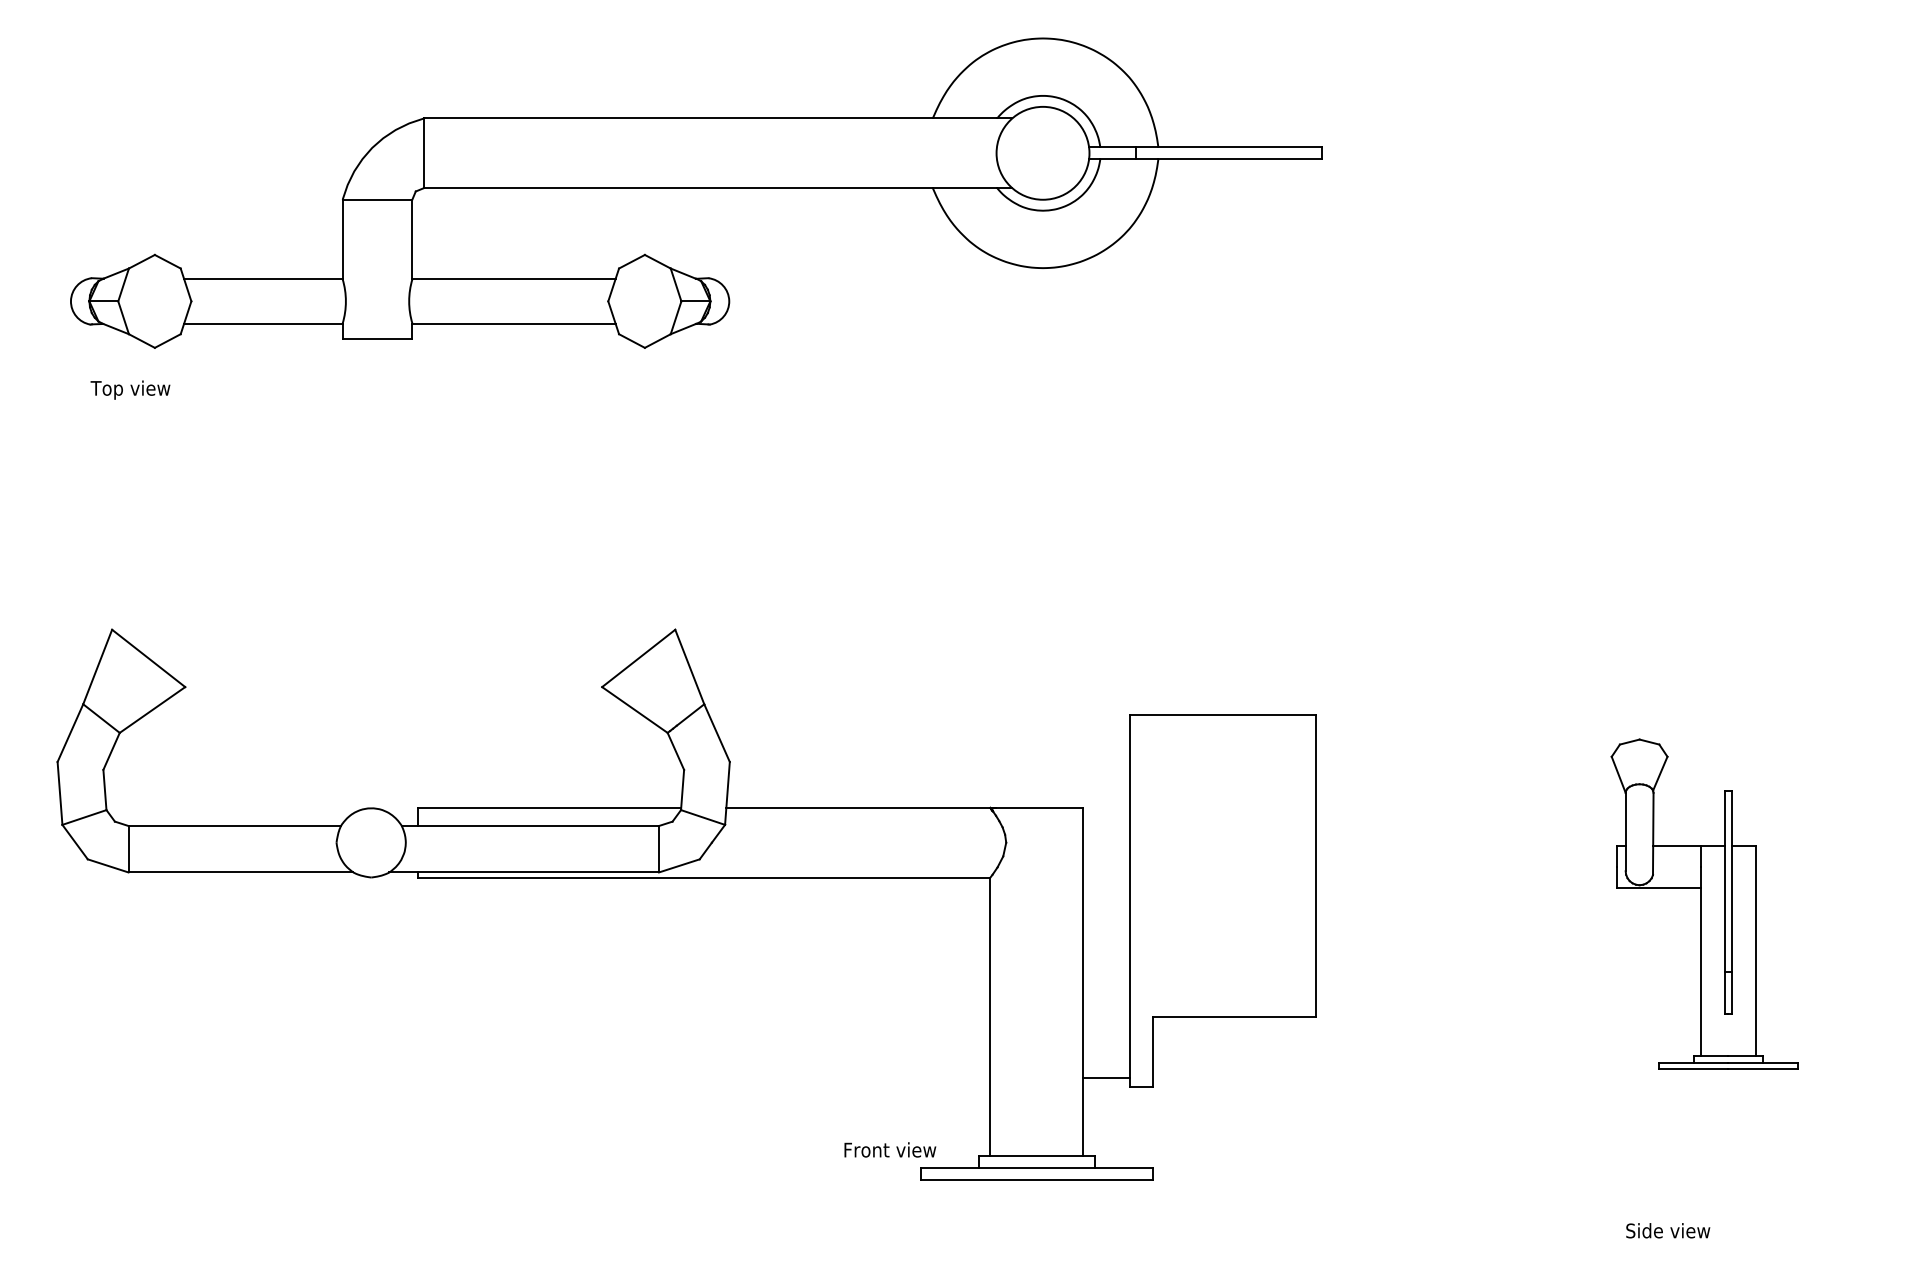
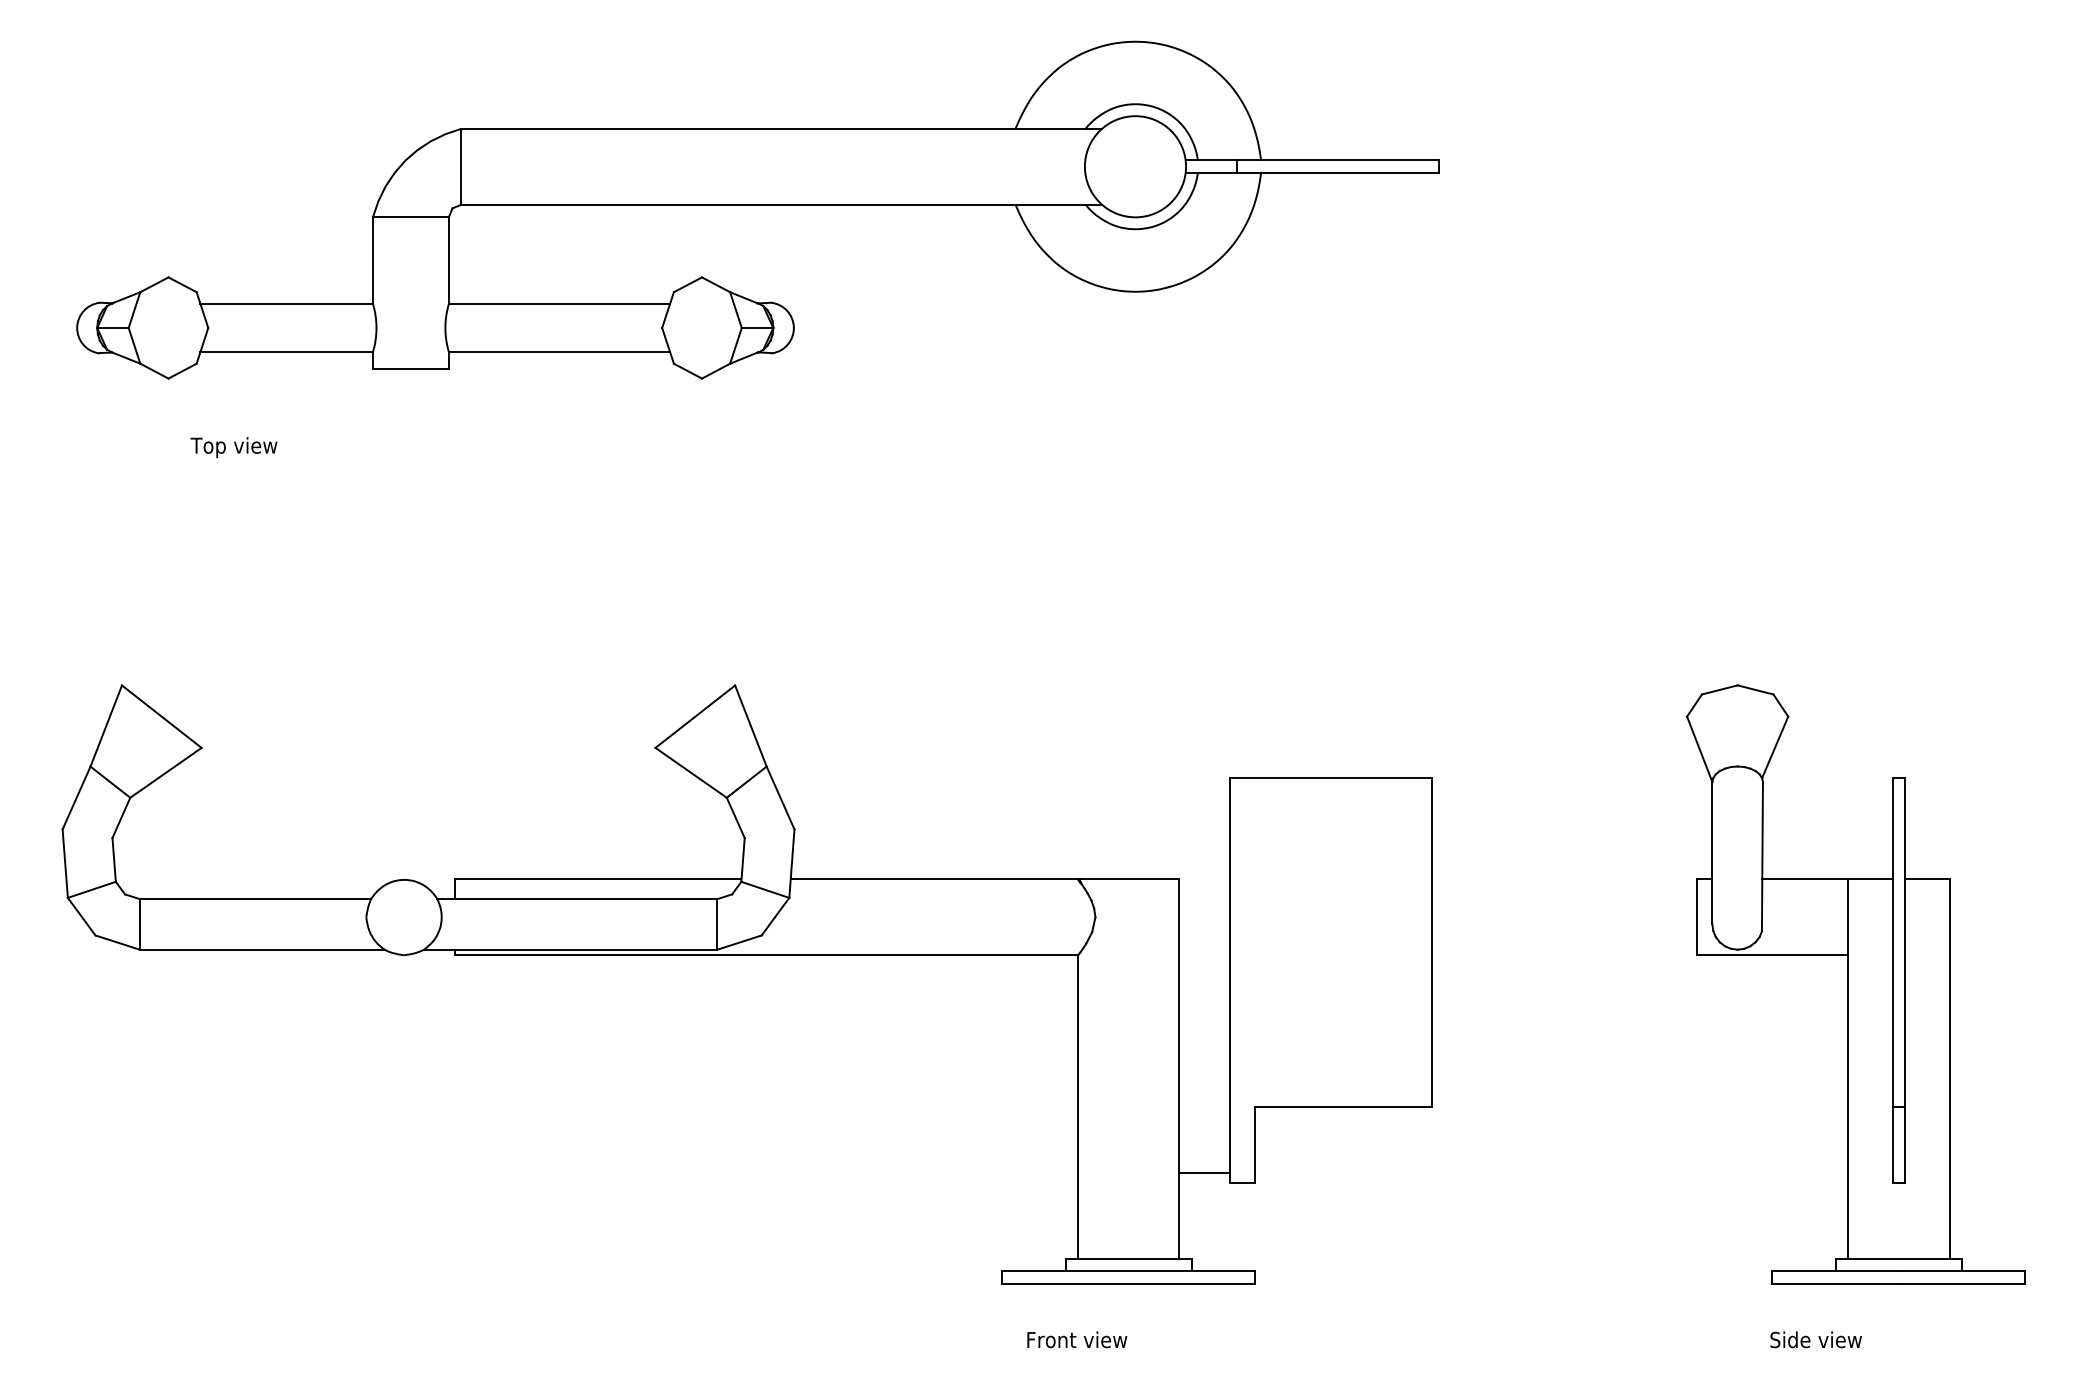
text: (130, 390) -> (233, 447), moved
part: (1704, 904) -> (1855, 984), size x1.67
text: (890, 1149) -> (1077, 1339), moved

